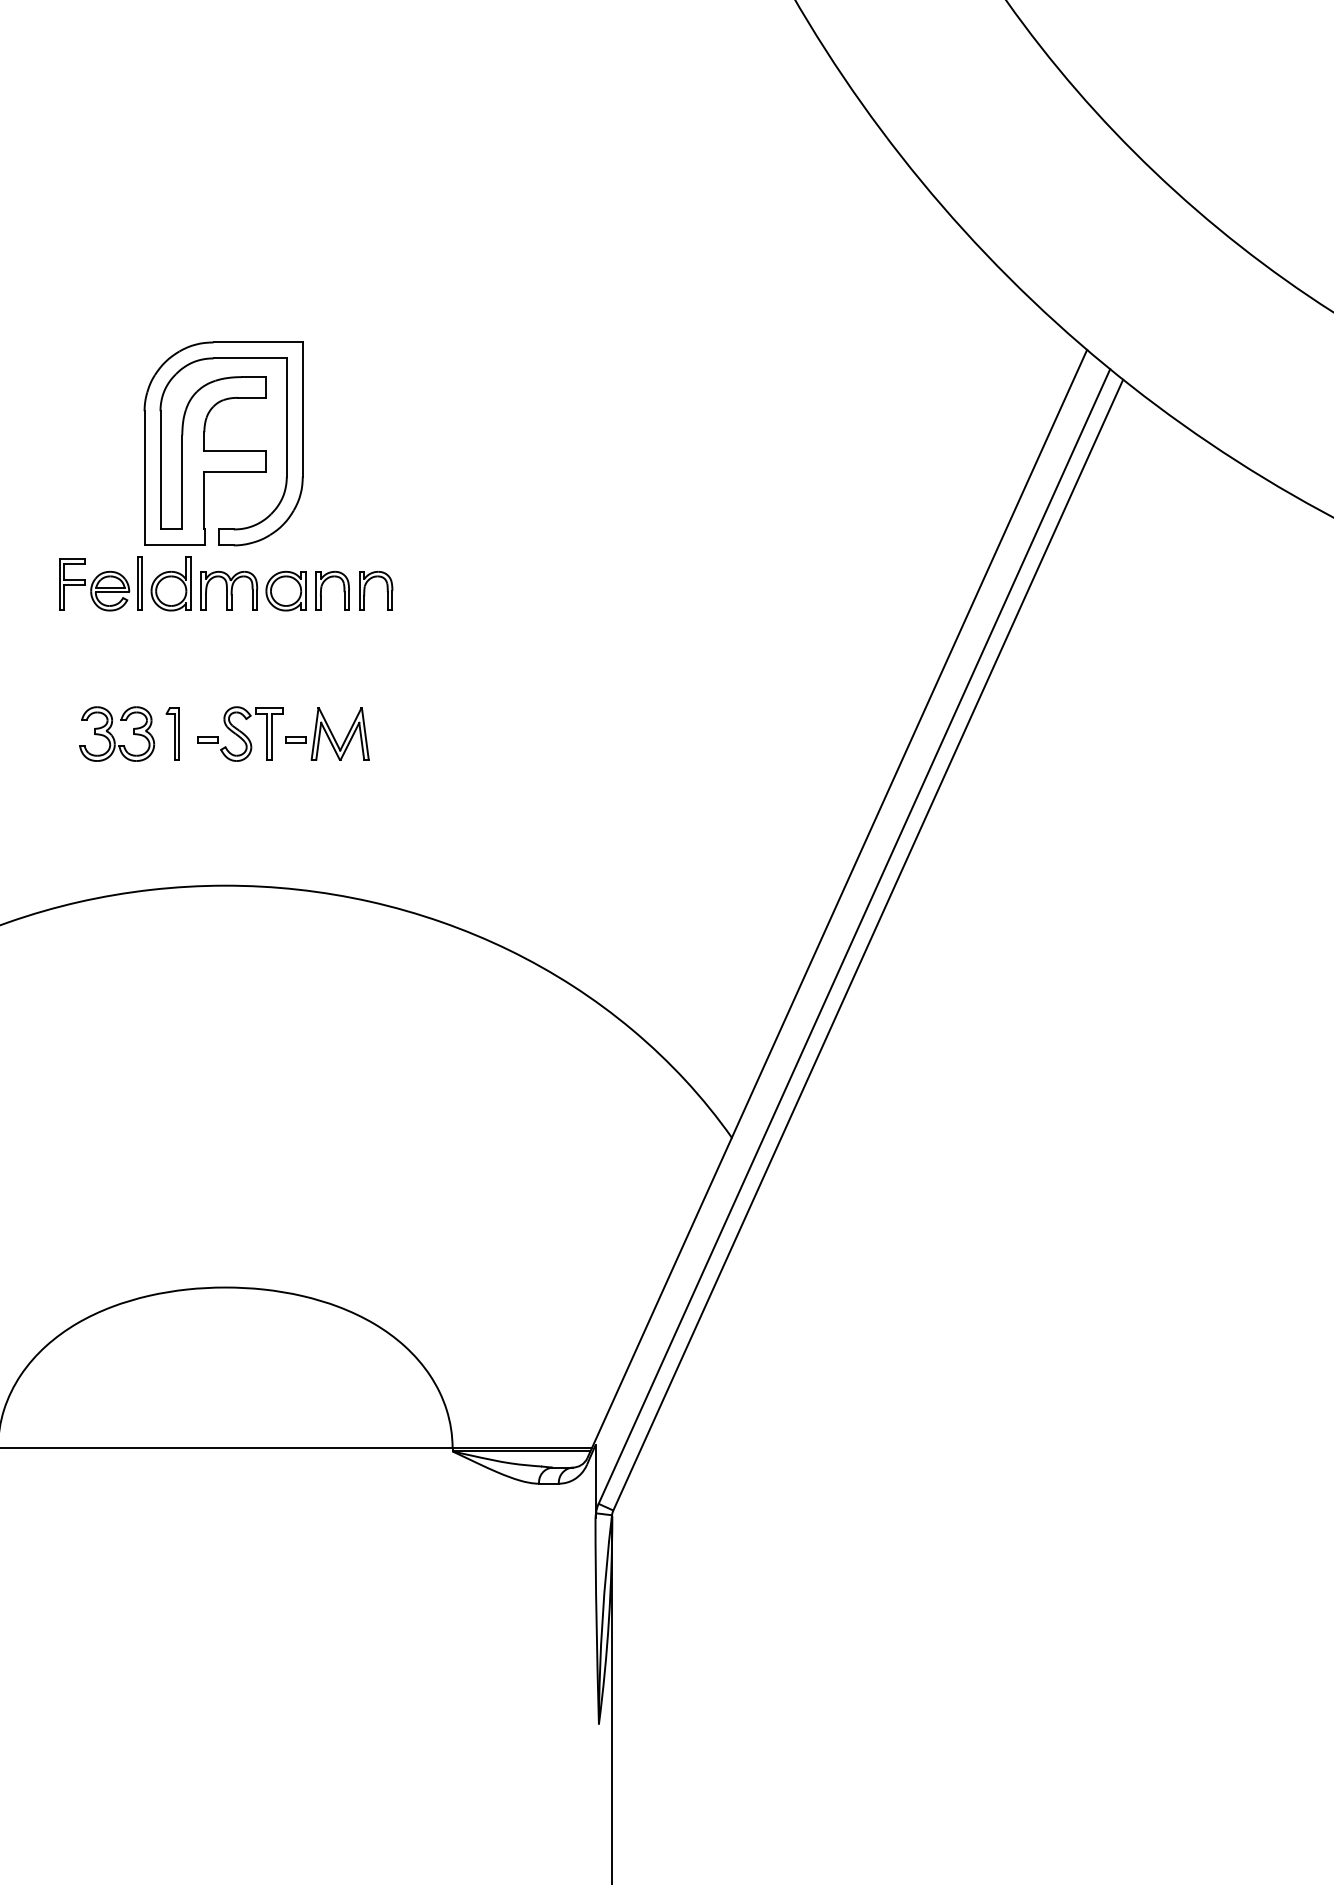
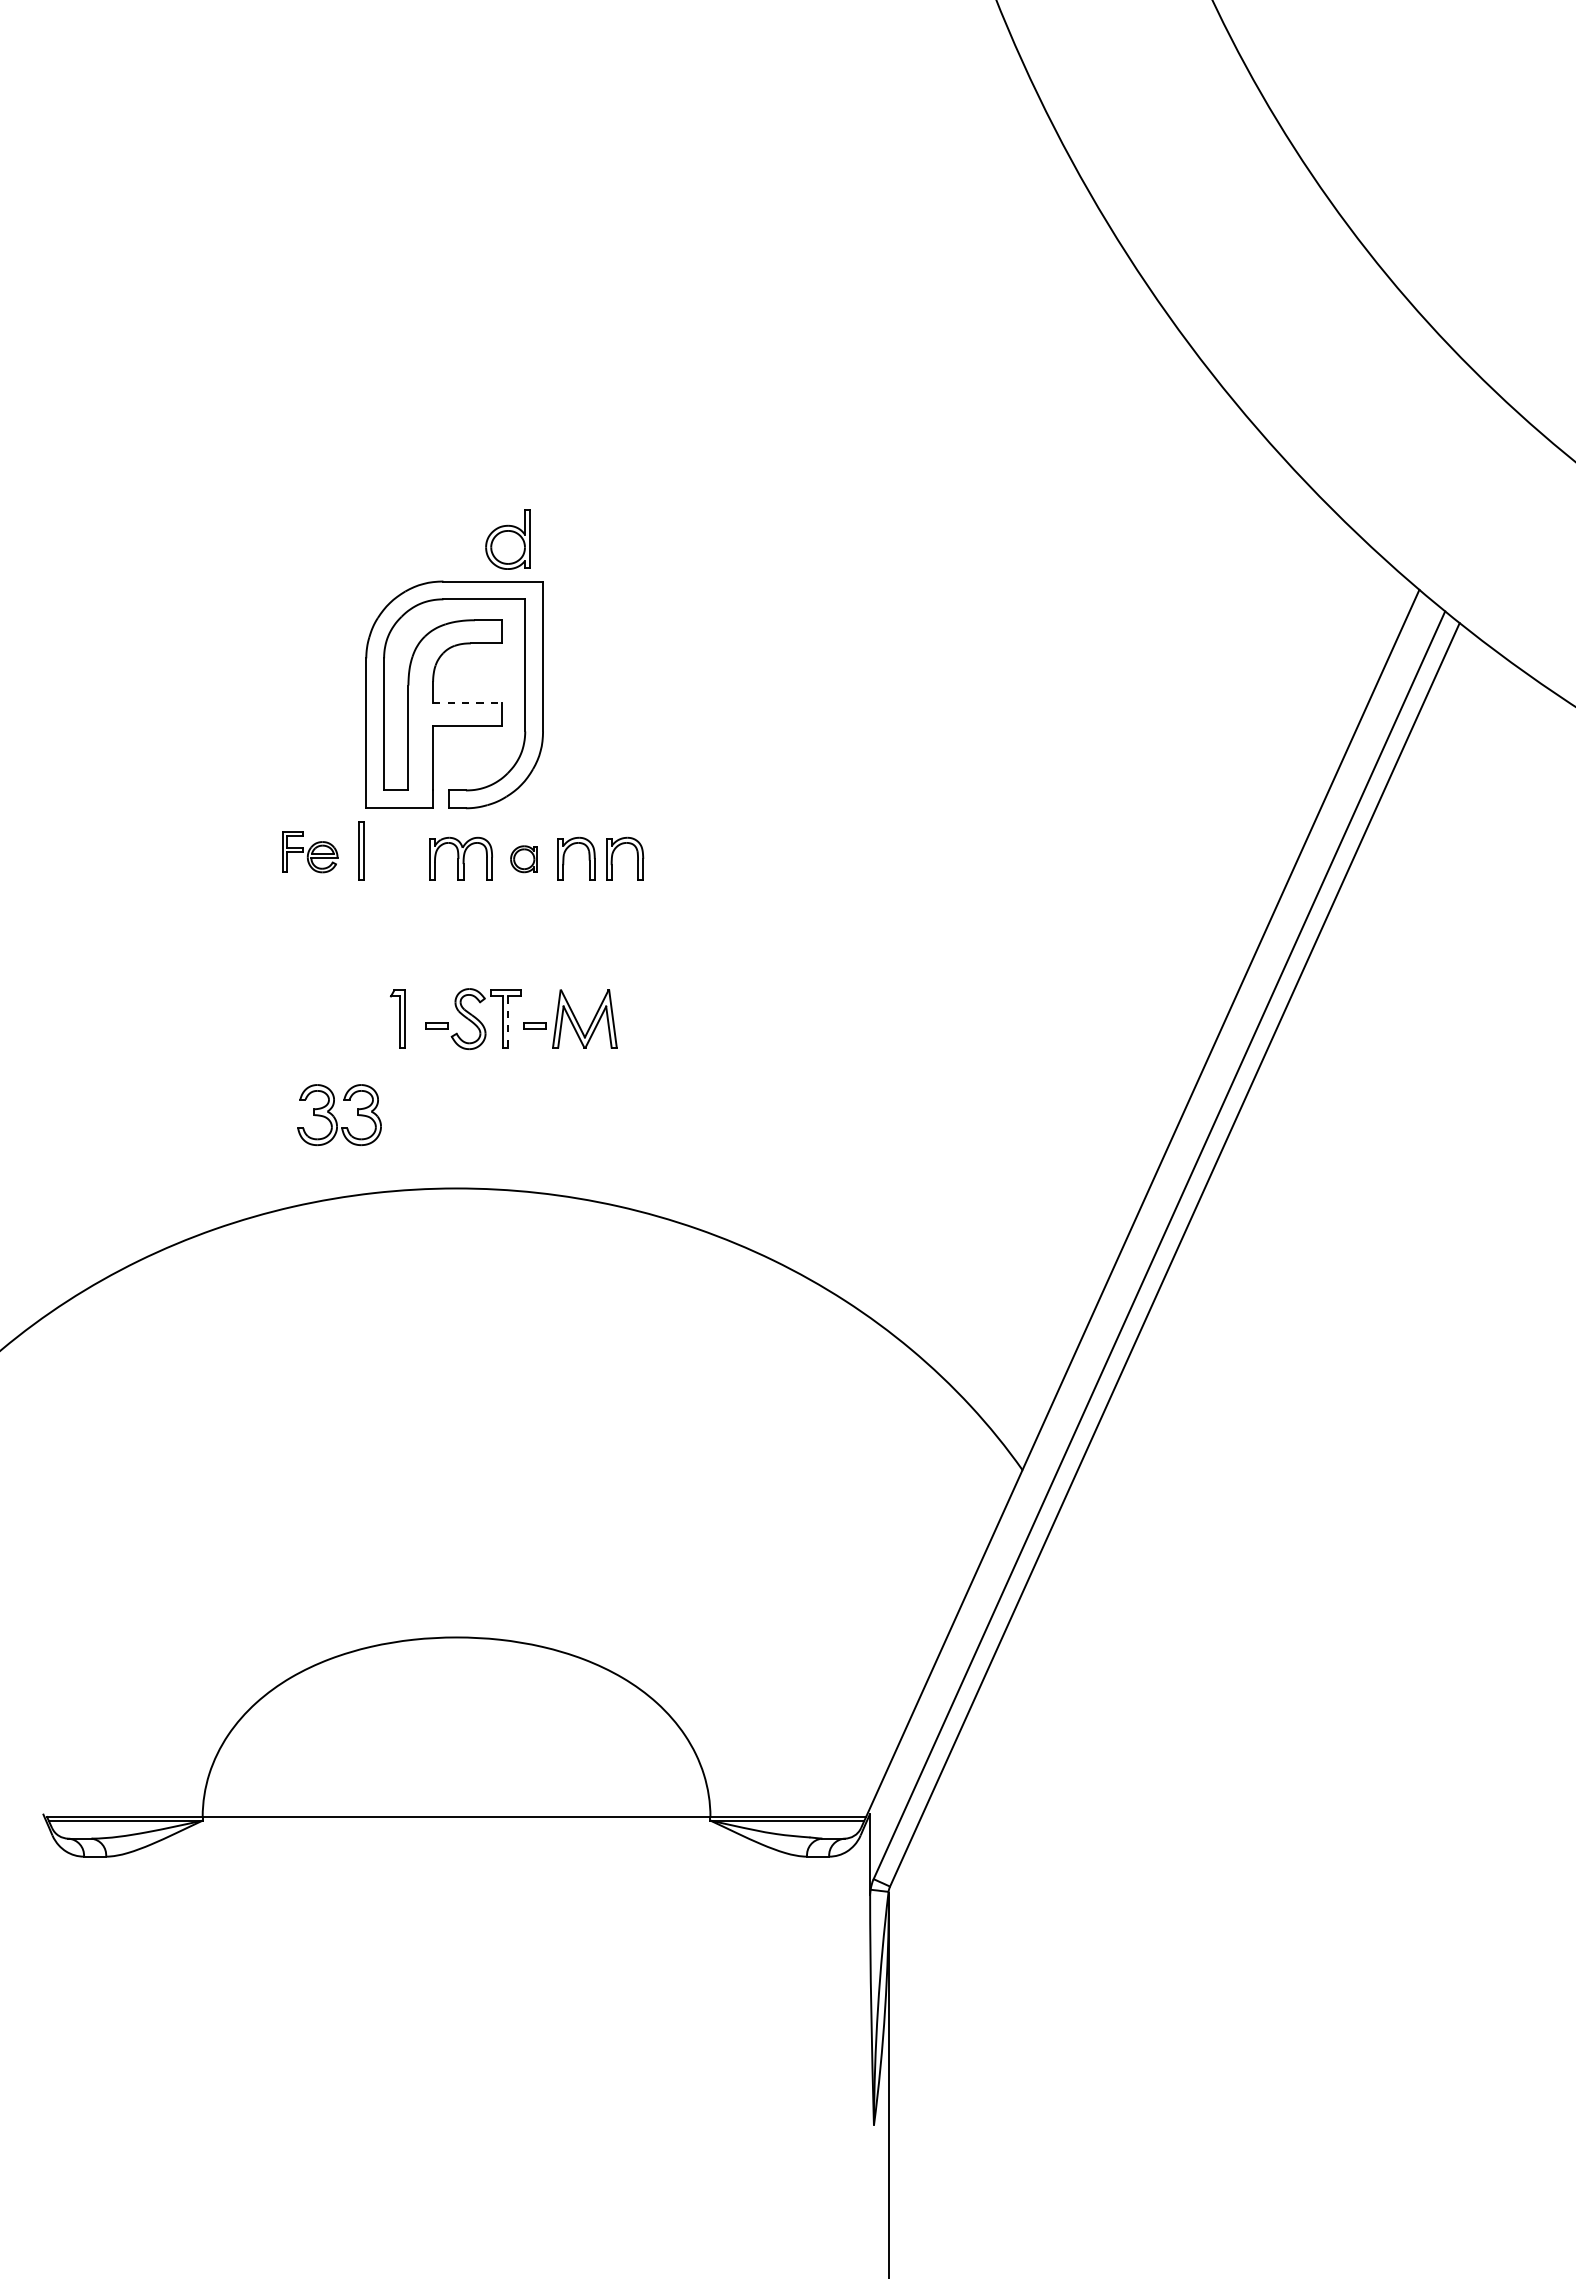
line: (235, 451) -> (467, 703), solid -> dashed
part: (94, 584) -> (310, 851), size x0.7
part: (170, 584) -> (507, 539), moved
part: (285, 590) -> (523, 858), size x0.6
part: (117, 733) -> (339, 1114), moved
line: (271, 737) -> (508, 1022), solid -> dashed

